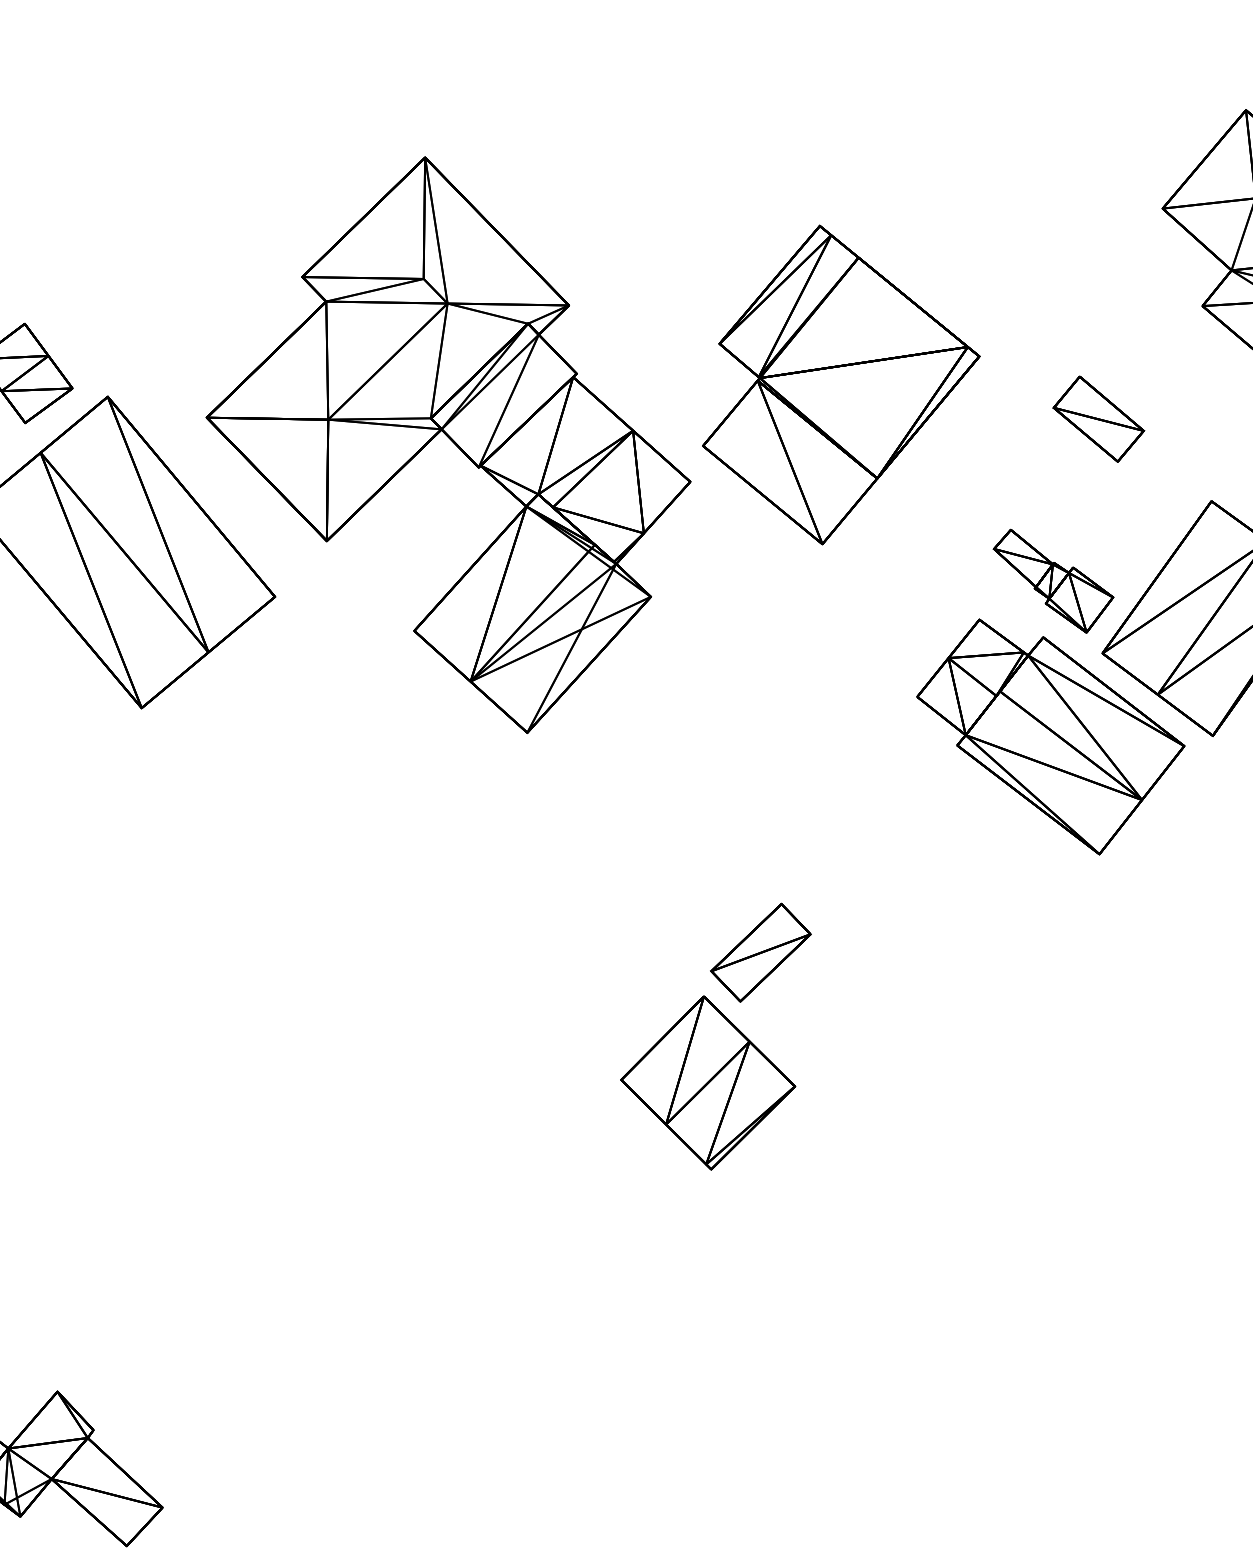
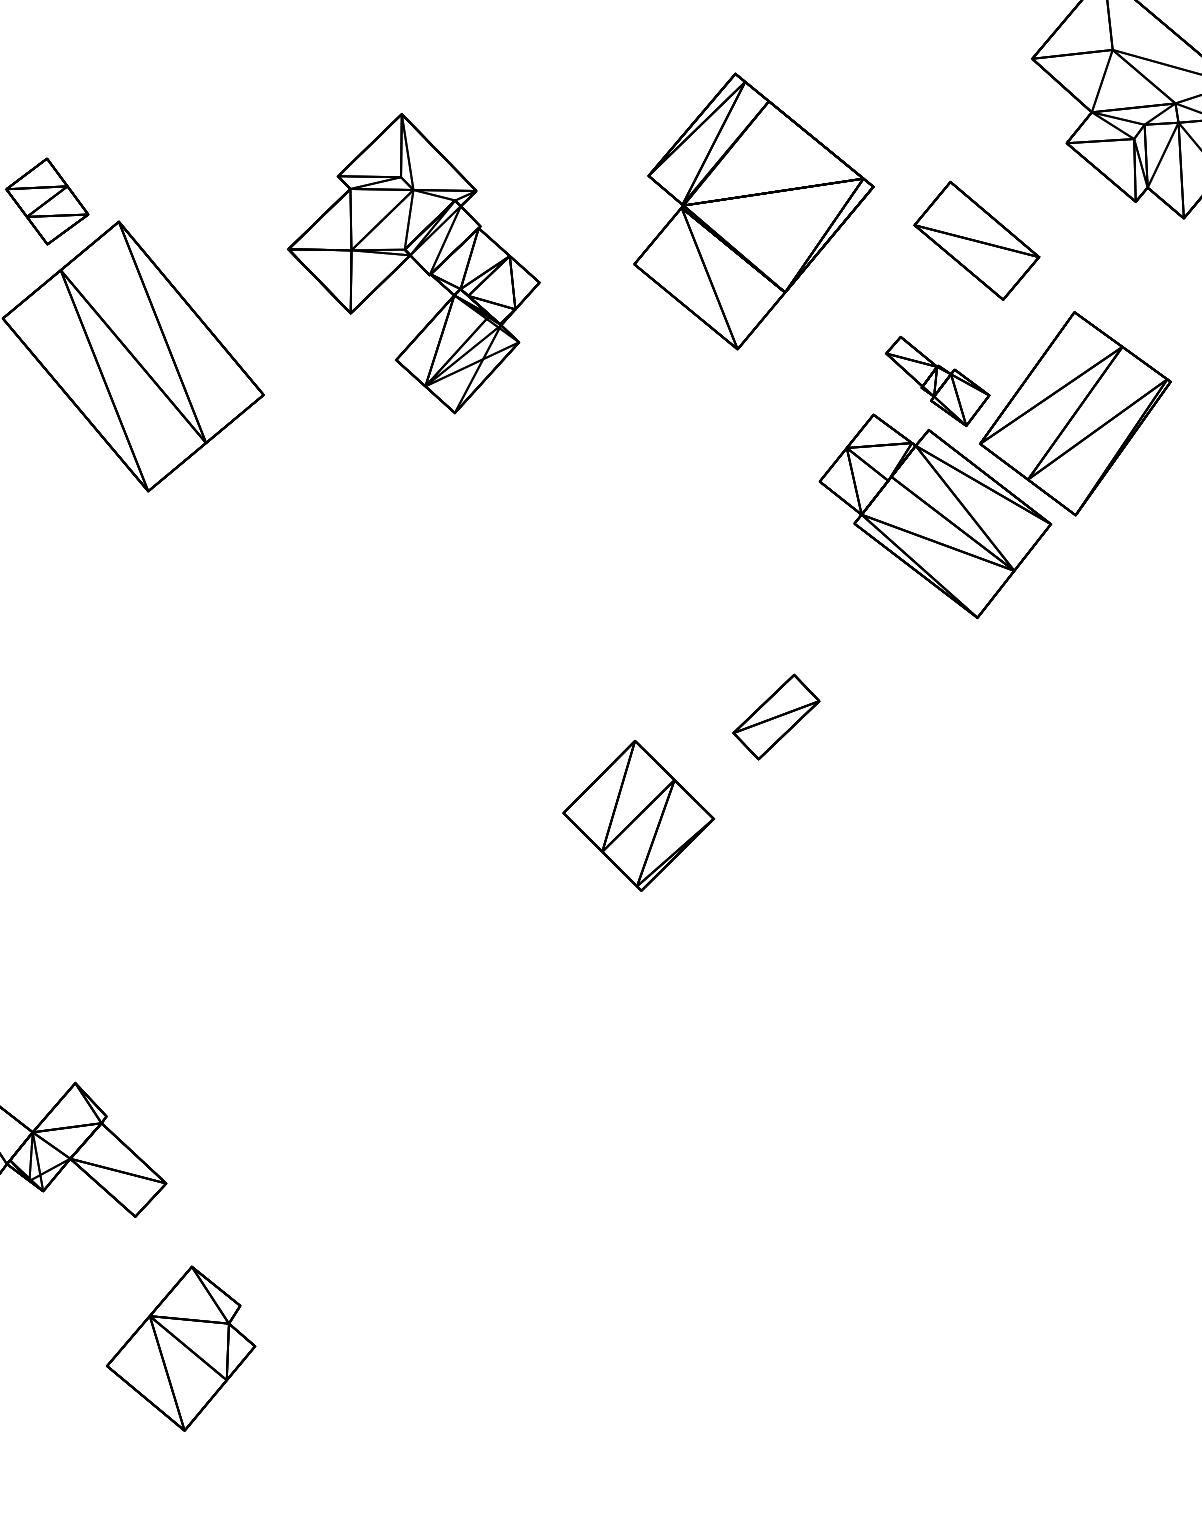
part: (1098, 419) -> (976, 241), size x1.6
part: (448, 445) -> (413, 263), size x0.6
part: (761, 952) -> (776, 716), moved

